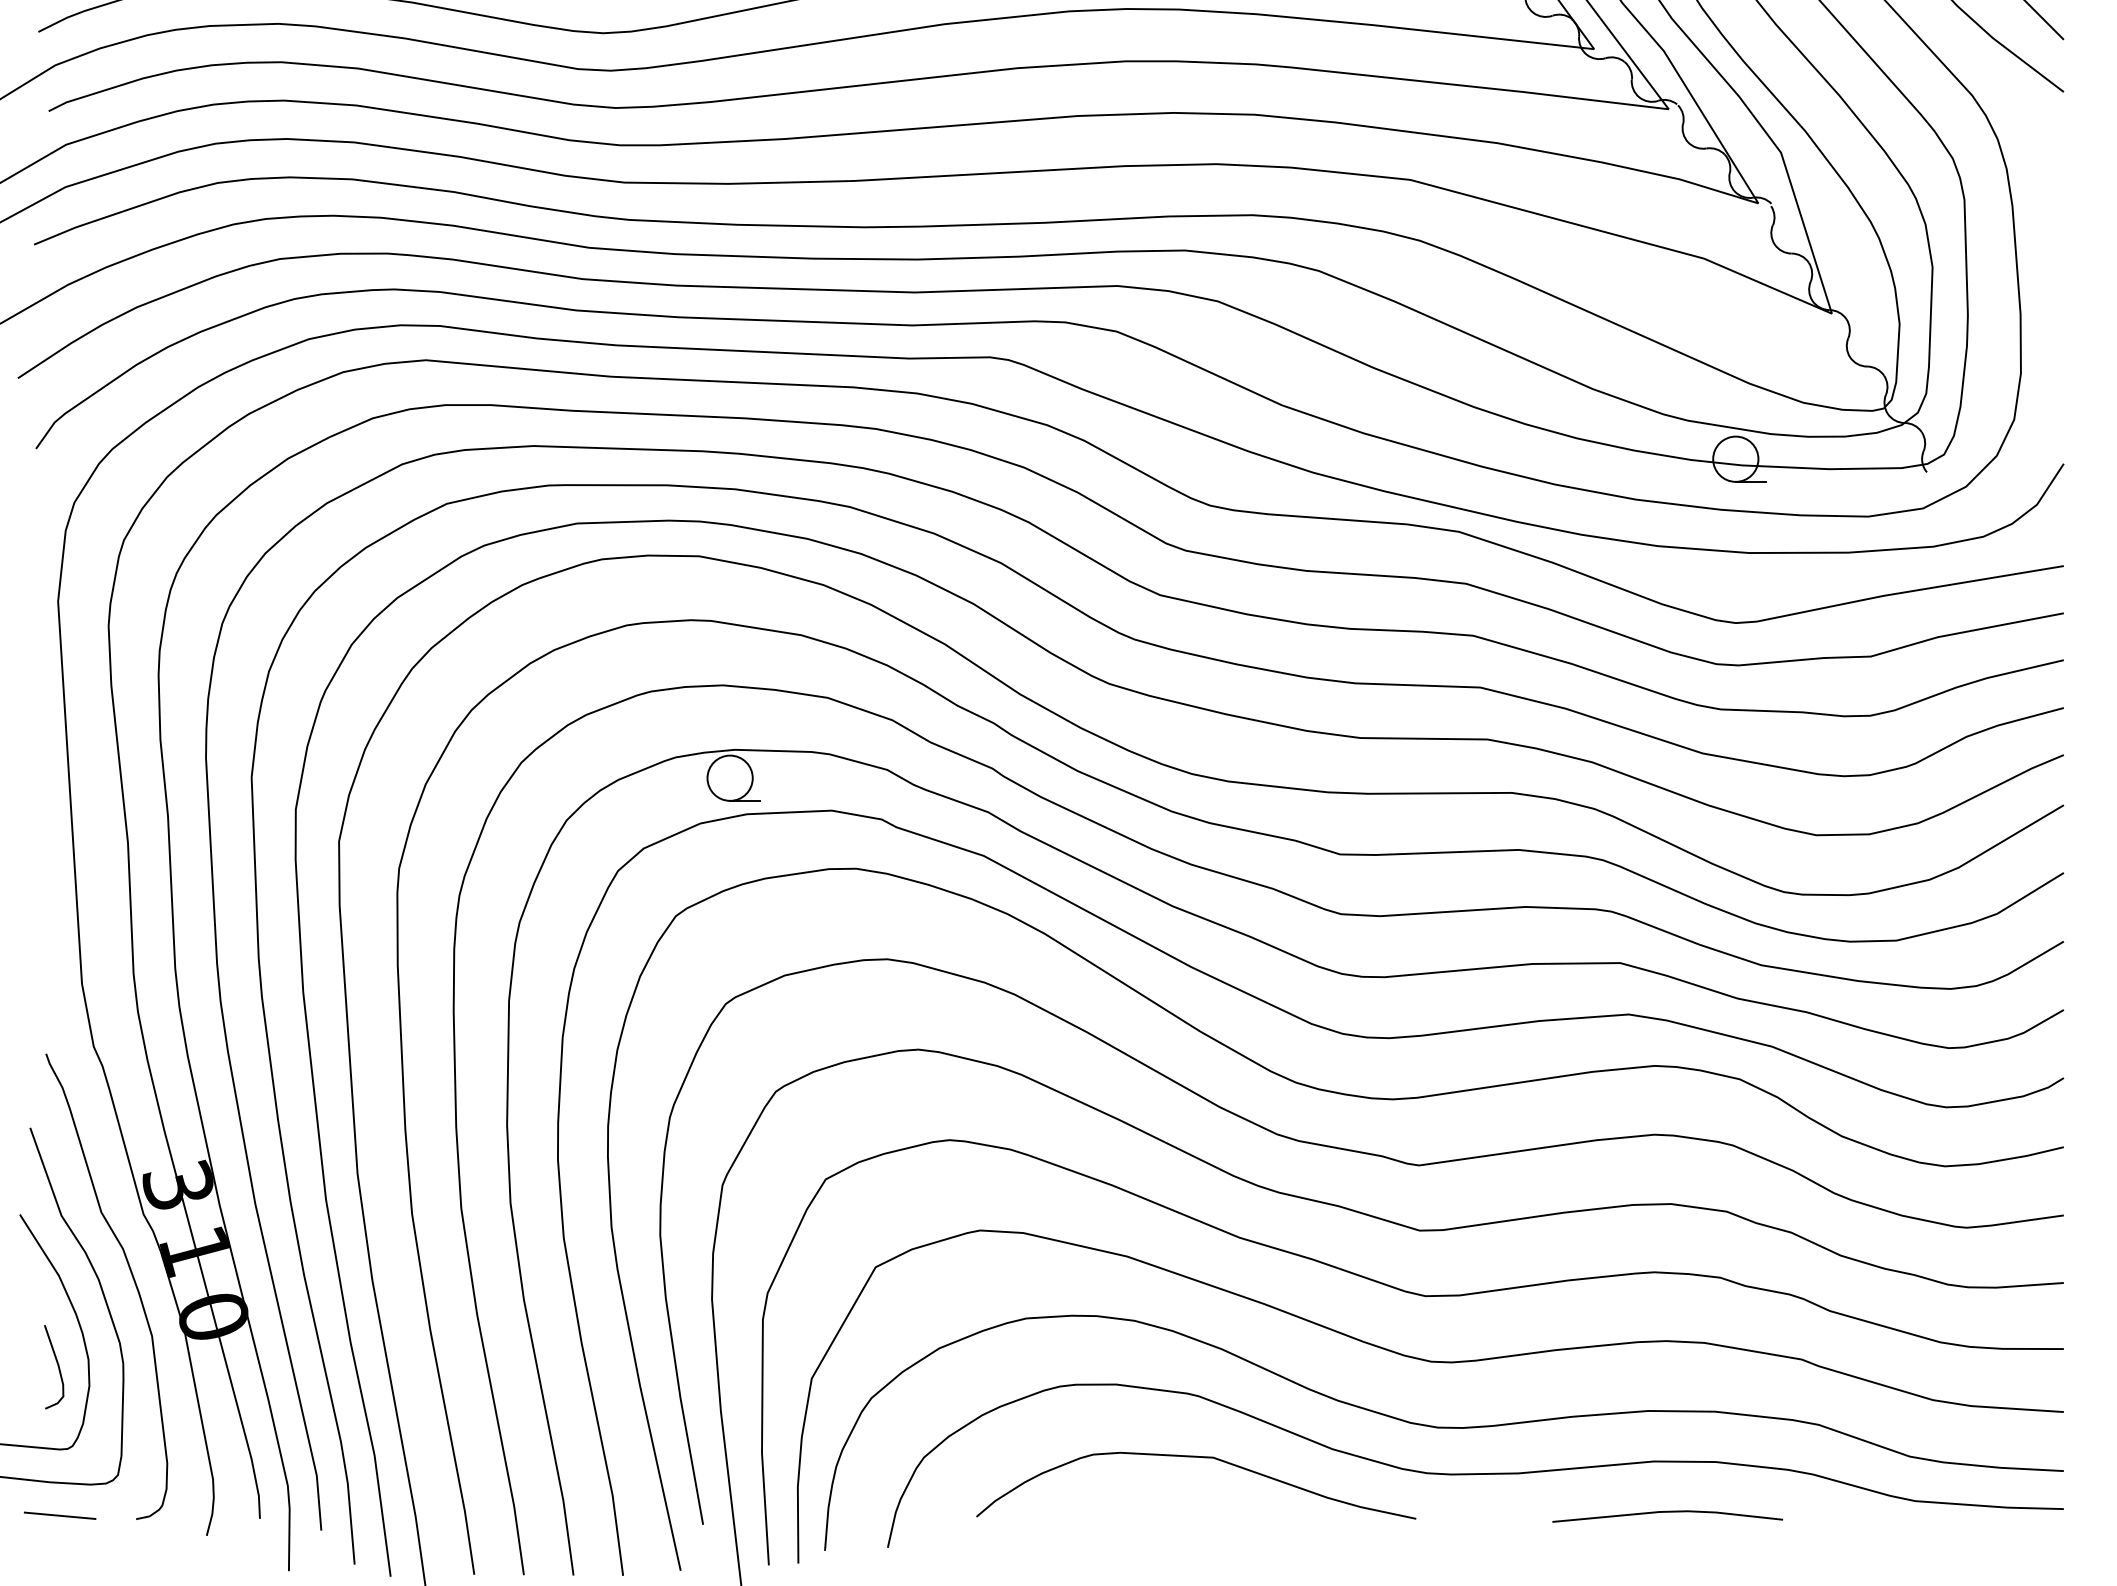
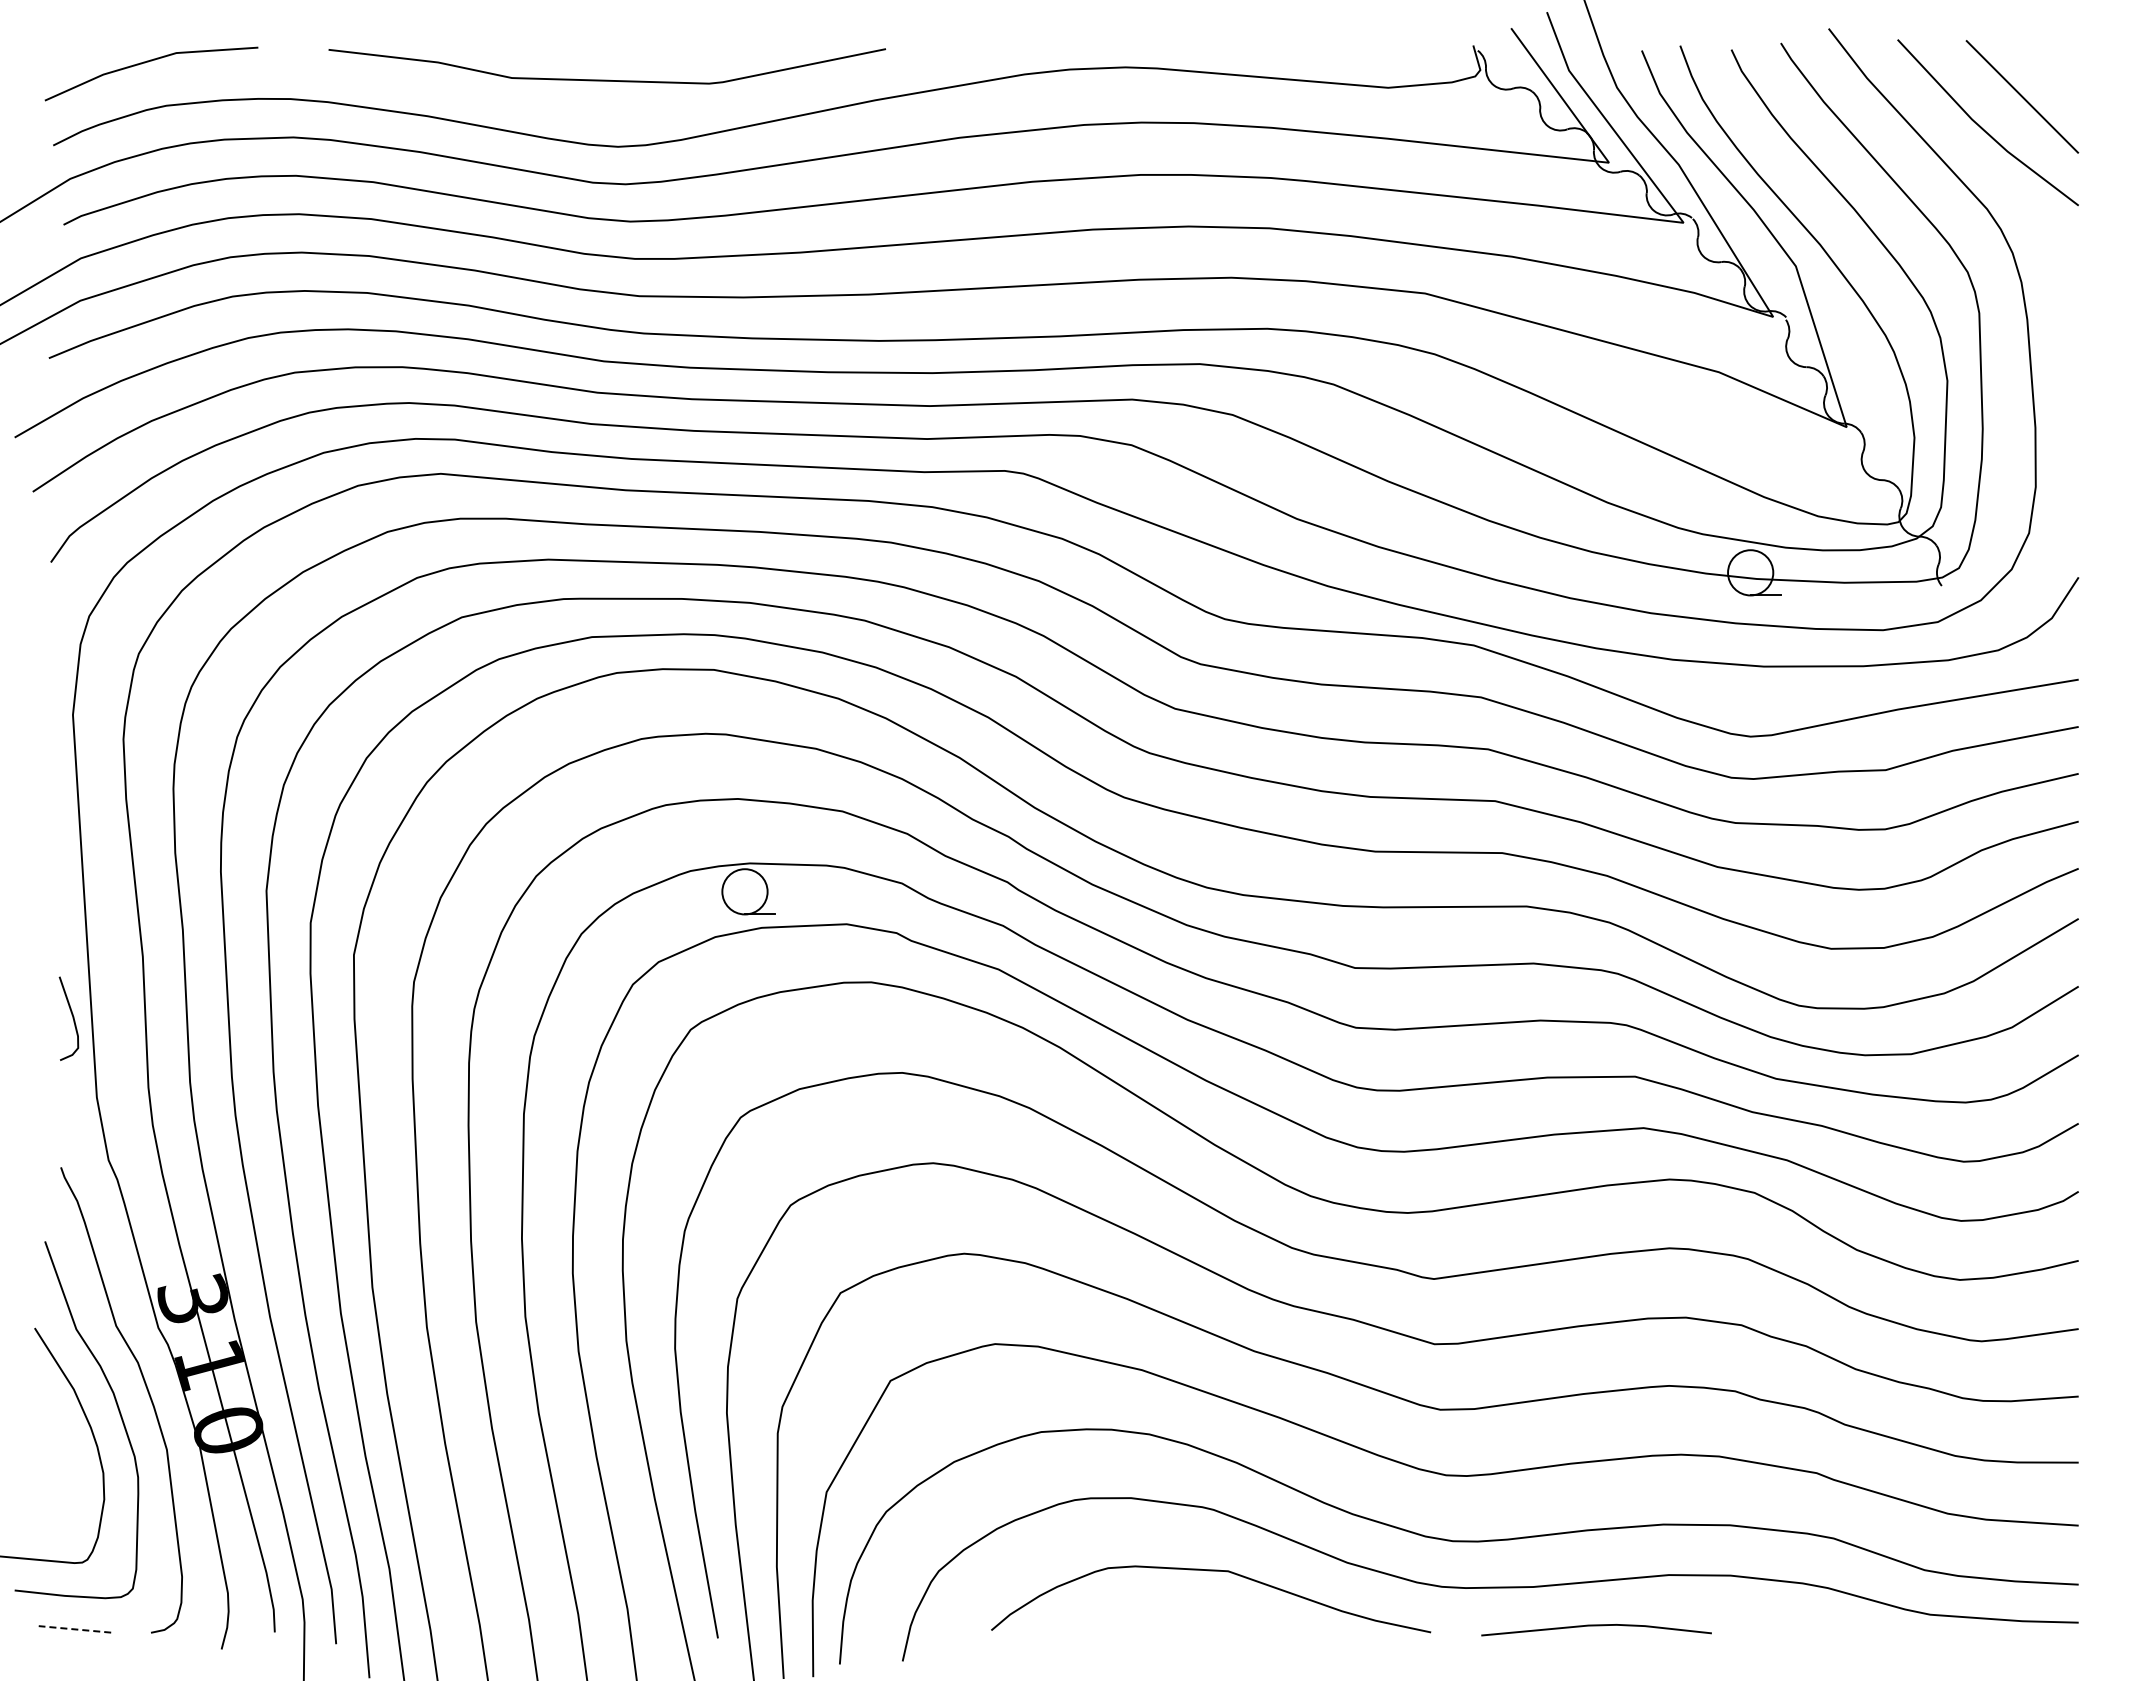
curve: (57, 1366) -> (72, 1018), moved
line: (1667, 1512) -> (1596, 1626), moved
line: (59, 1515) -> (74, 1629), solid -> dashed

